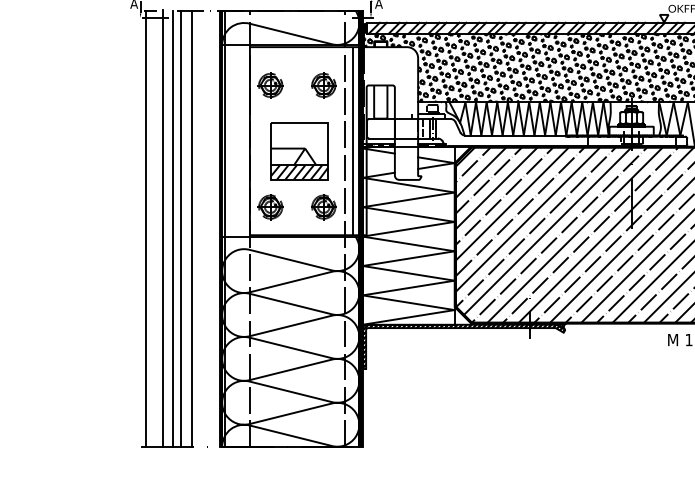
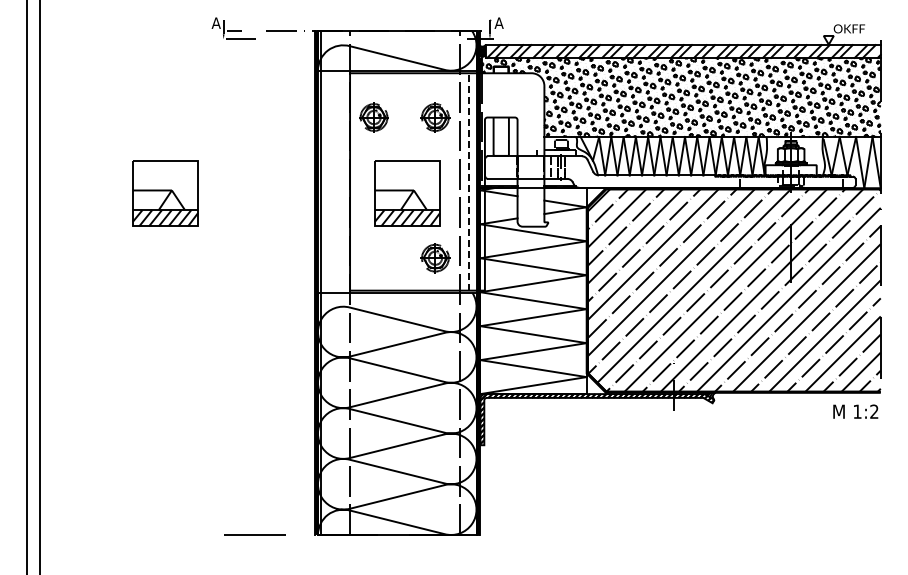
line: (353, 140) -> (469, 181), solid -> dashed
part: (90, 151) -> (165, 193), added
part: (270, 207) -> (373, 258), removed
line: (162, 228) -> (249, 282), removed
line: (145, 229) -> (229, 283), removed
line: (172, 229) -> (260, 283), removed
line: (181, 229) -> (270, 283), removed
line: (192, 229) -> (283, 283), removed

